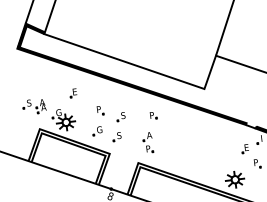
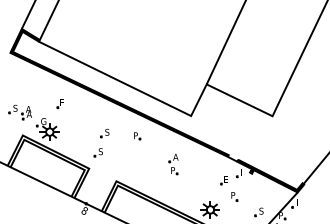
part: (100, 110) -> (85, 124), removed
part: (97, 131) -> (79, 144), removed
part: (148, 142) -> (173, 164), moved

